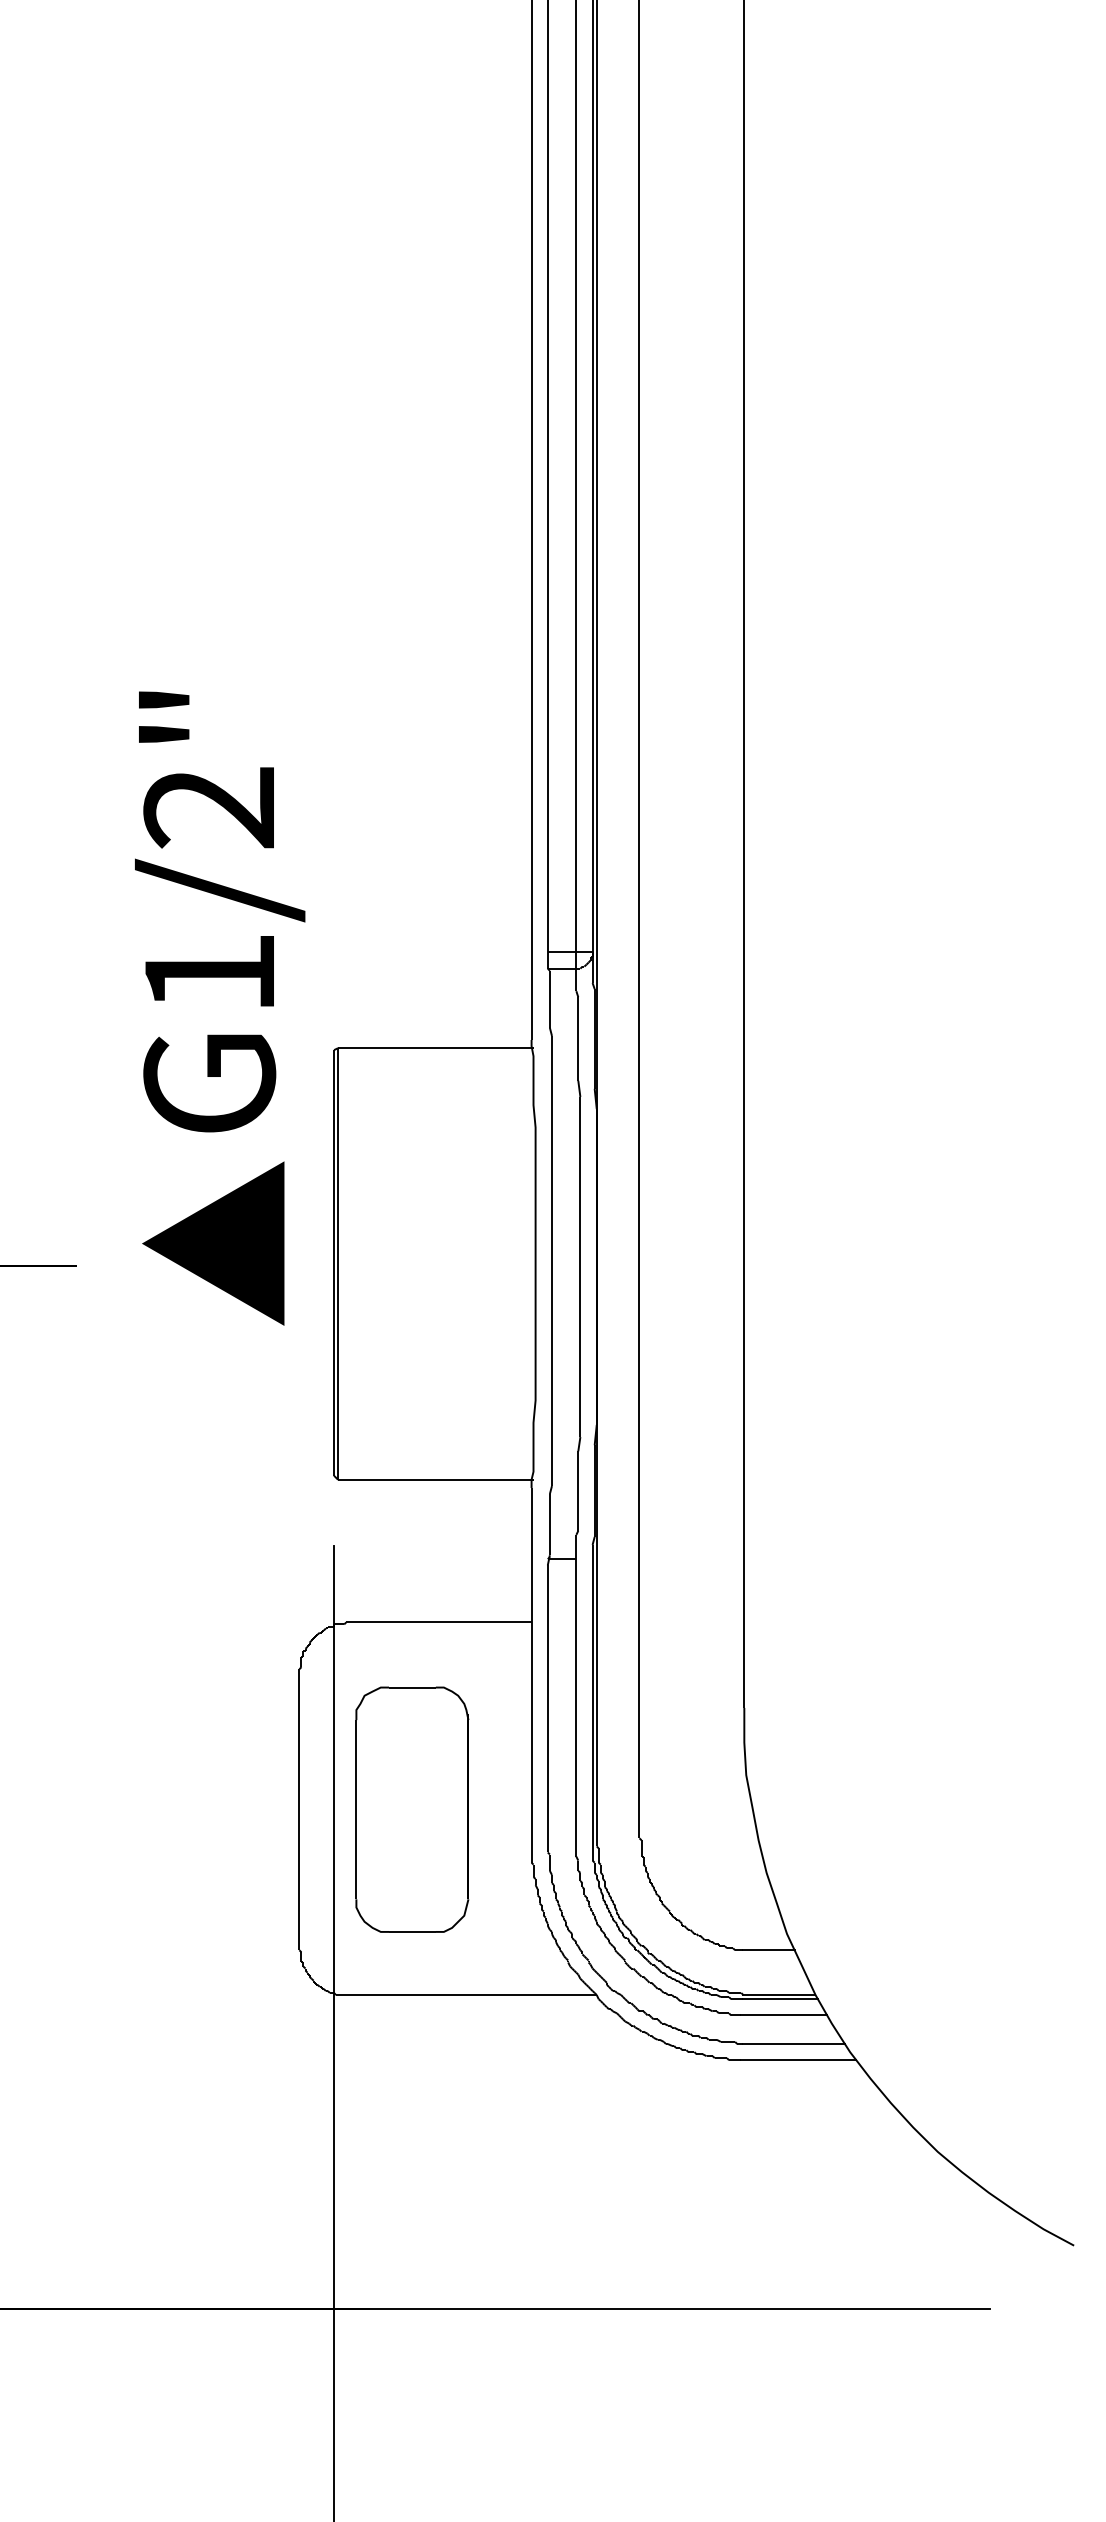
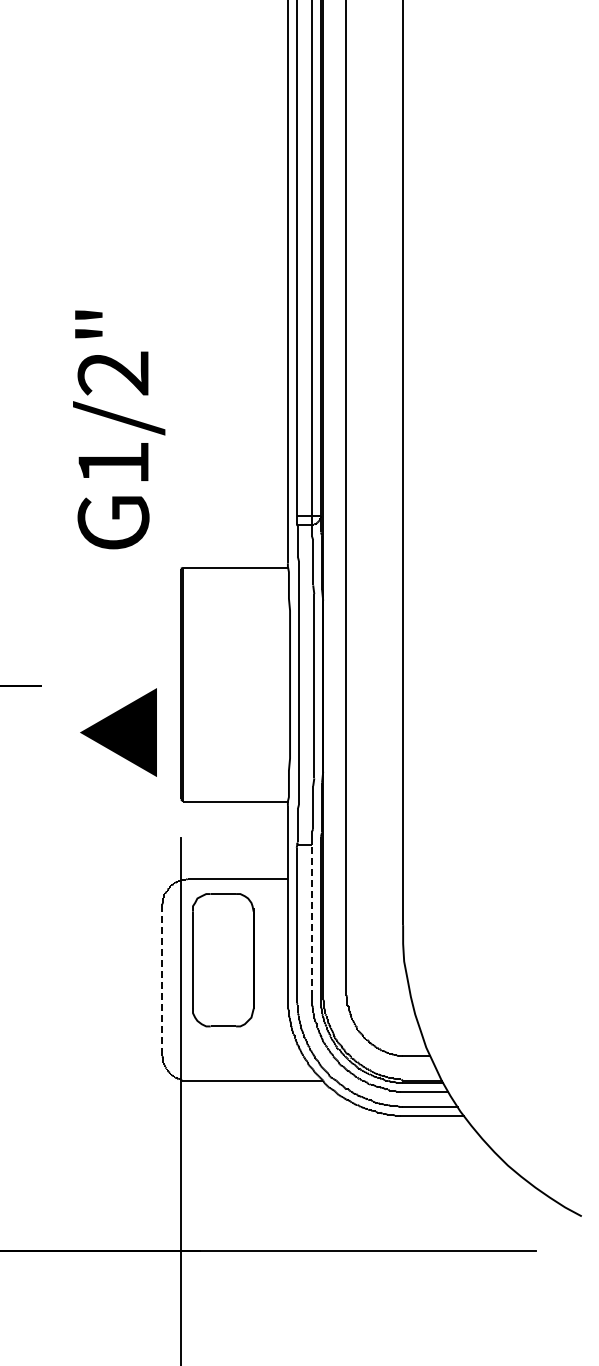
text: (220, 911) -> (119, 429), moved
text: (213, 1243) -> (118, 732), moved
line: (576, 1699) -> (312, 920), solid -> dashed
line: (300, 1810) -> (162, 980), solid -> dashed
part: (412, 1810) -> (223, 960), moved

